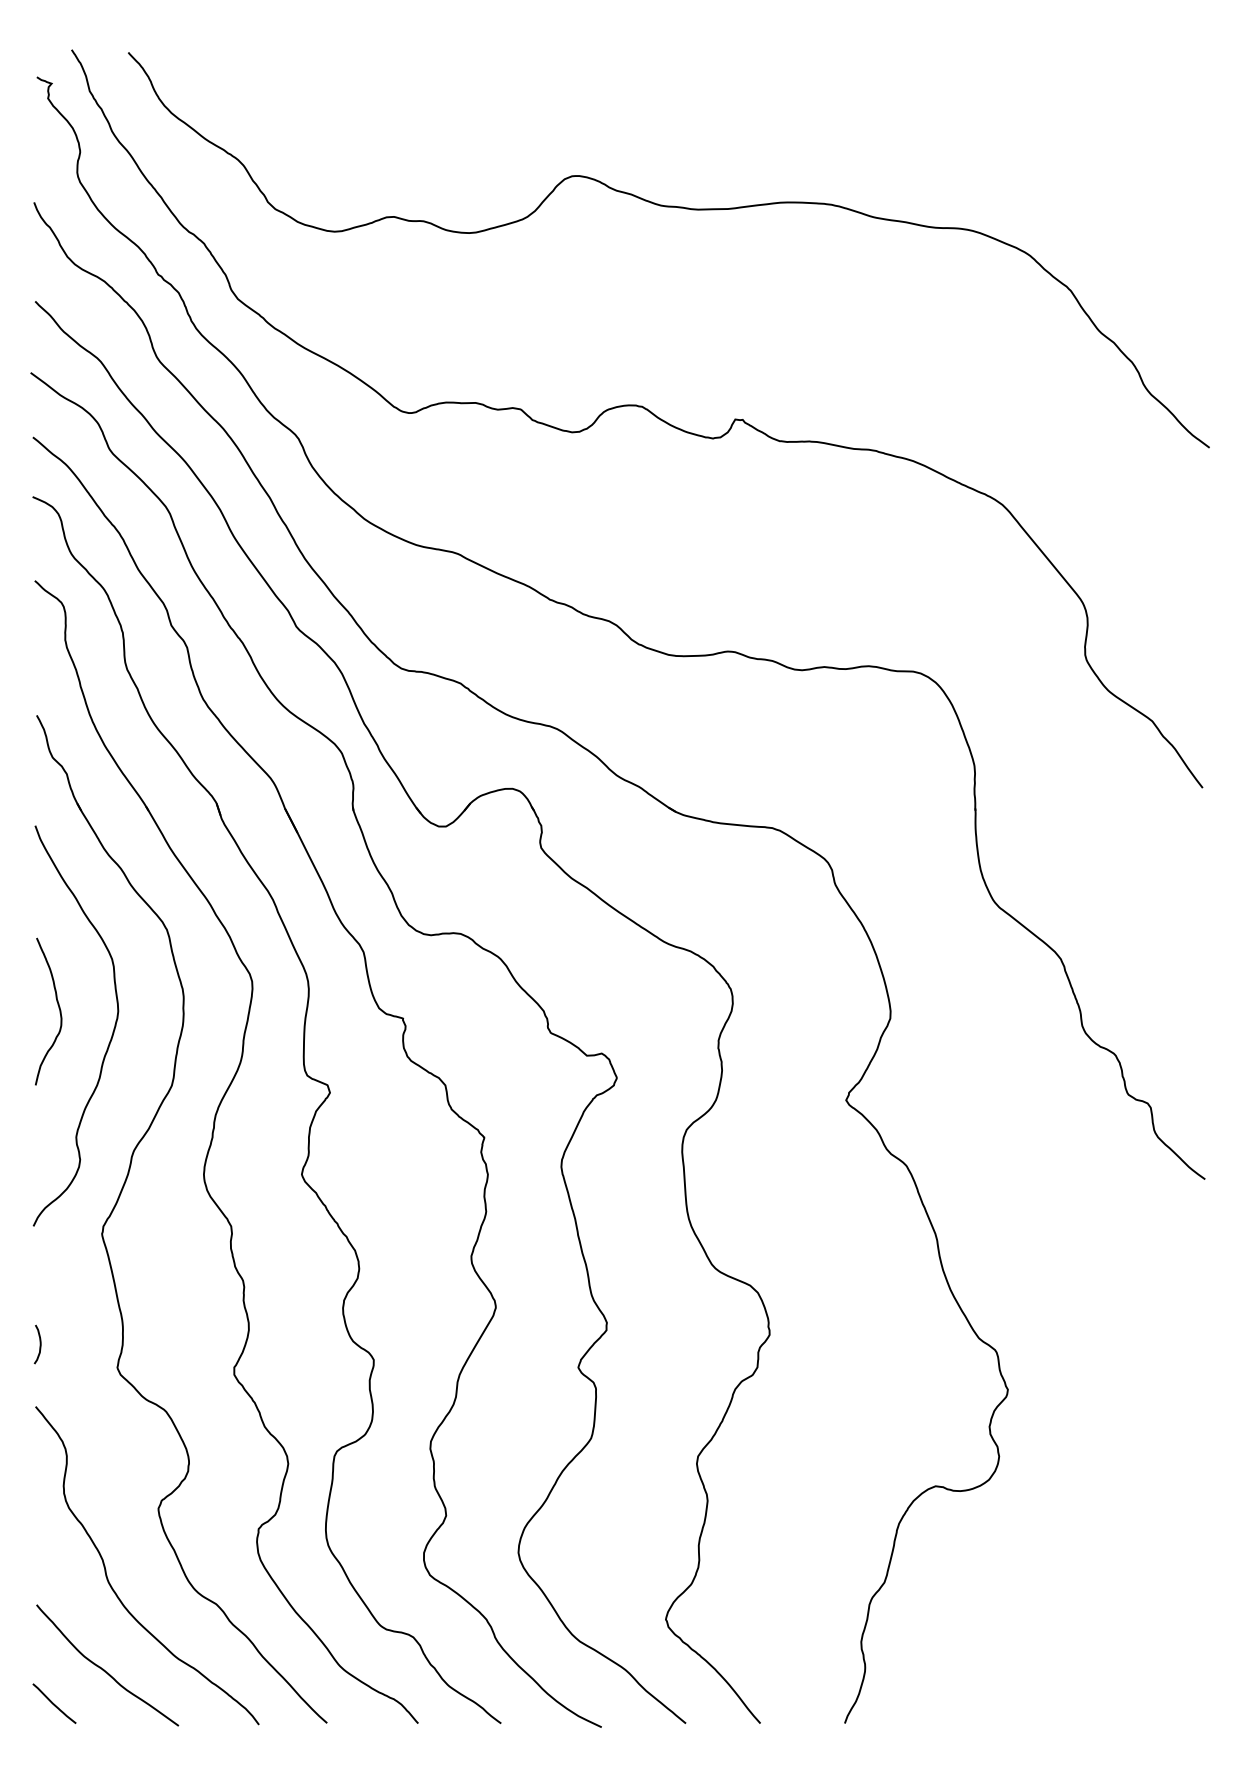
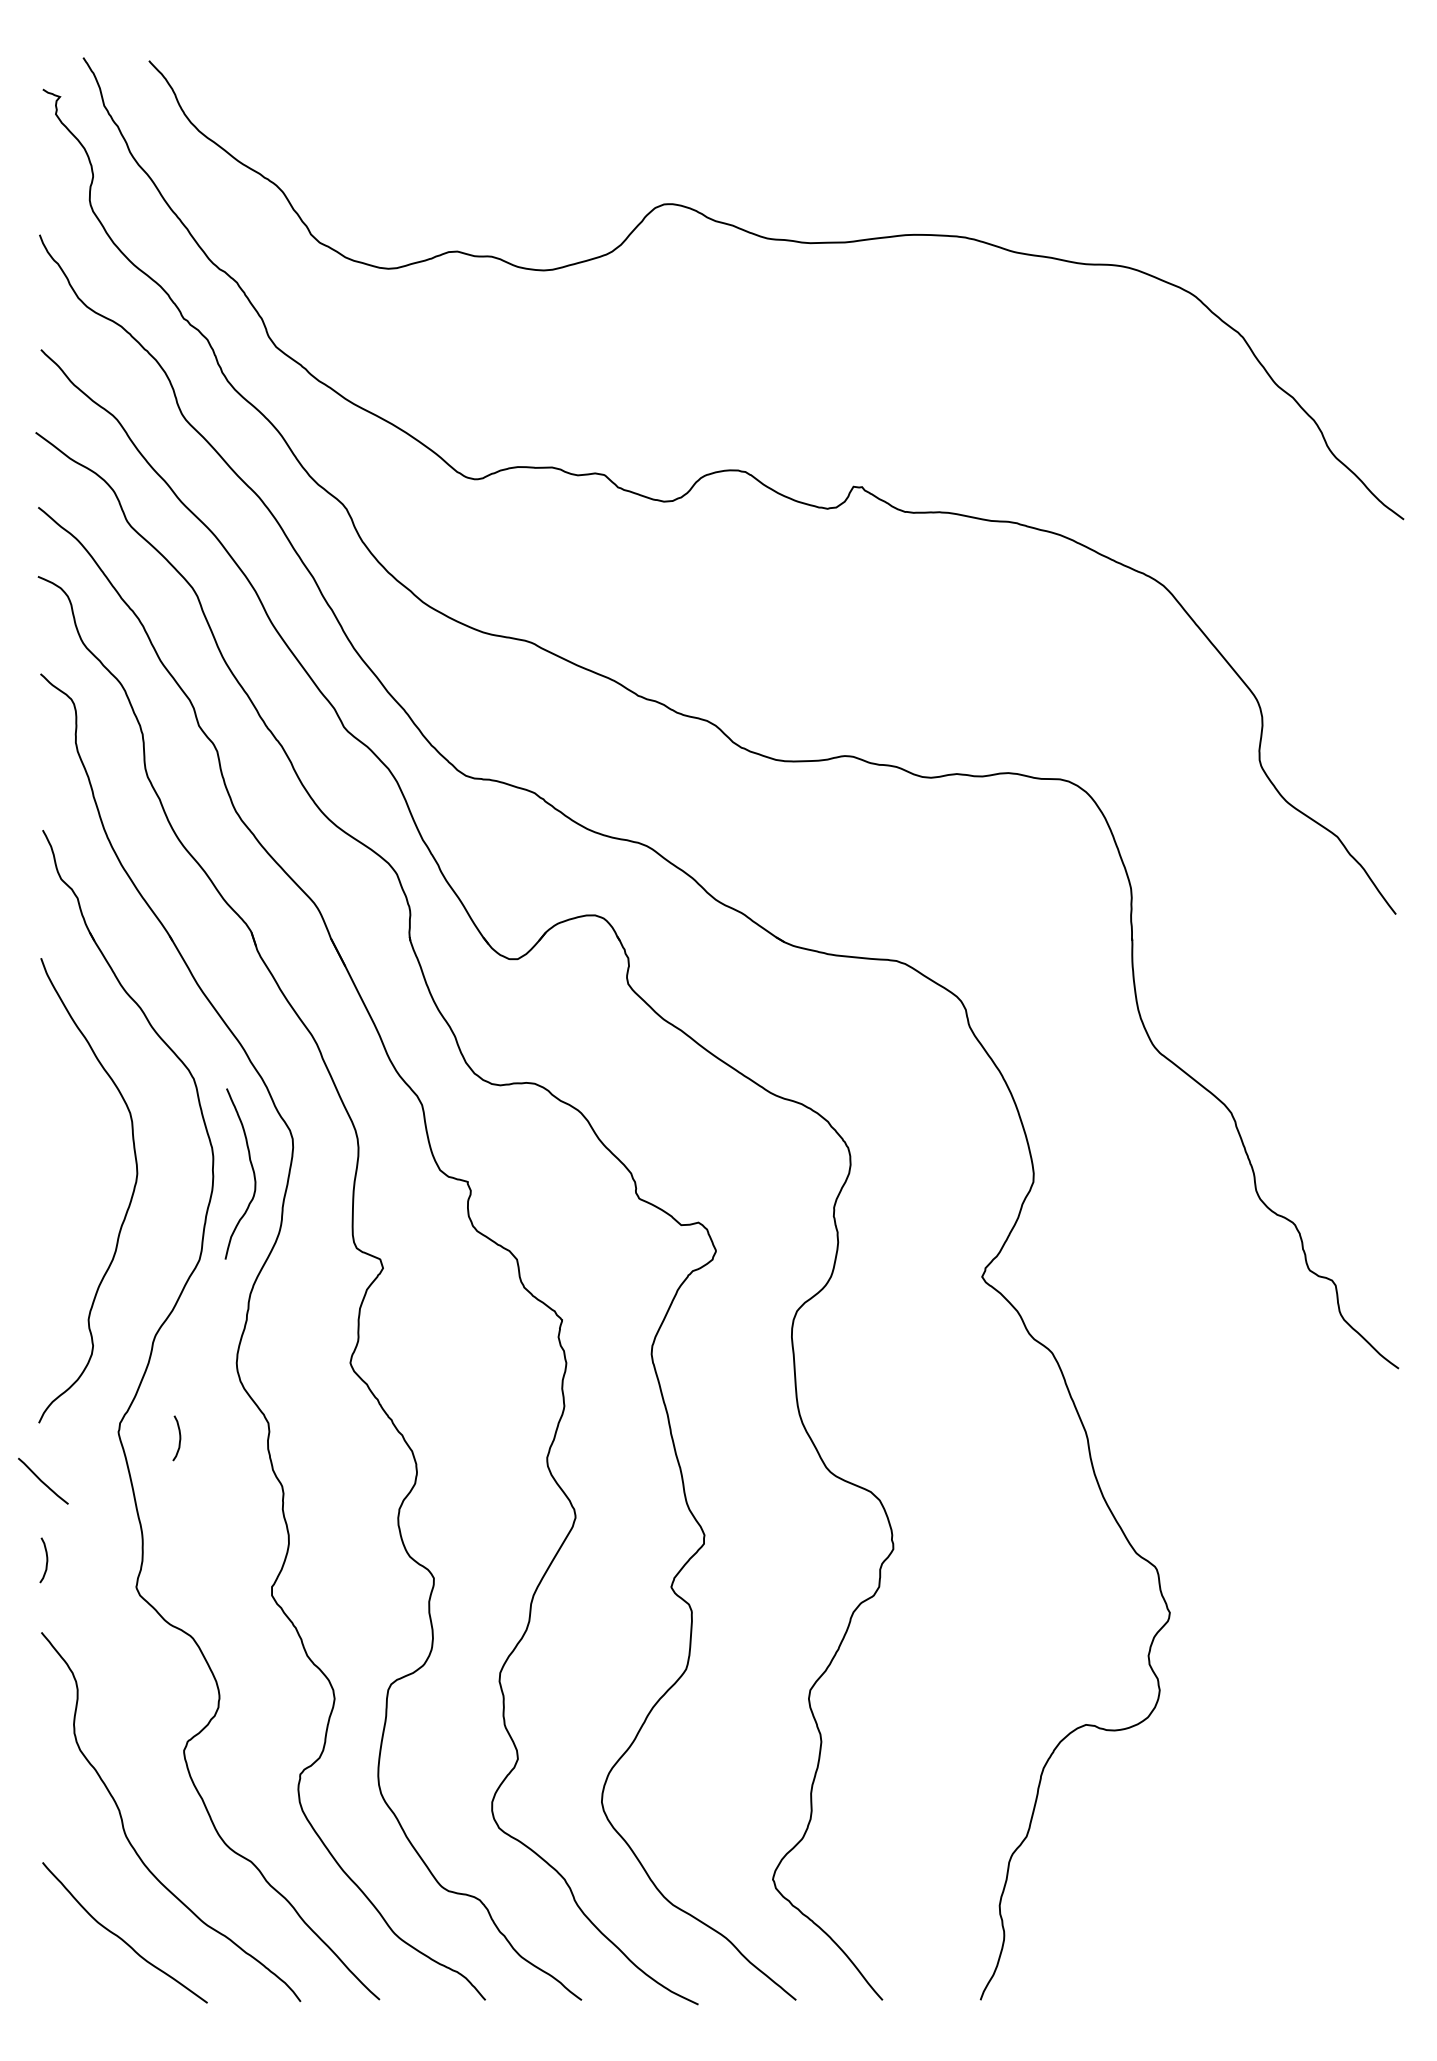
curve: (58, 1006) -> (251, 1168), moved
curve: (154, 1239) -> (179, 1438), added
line: (54, 1703) -> (43, 1481), moved

